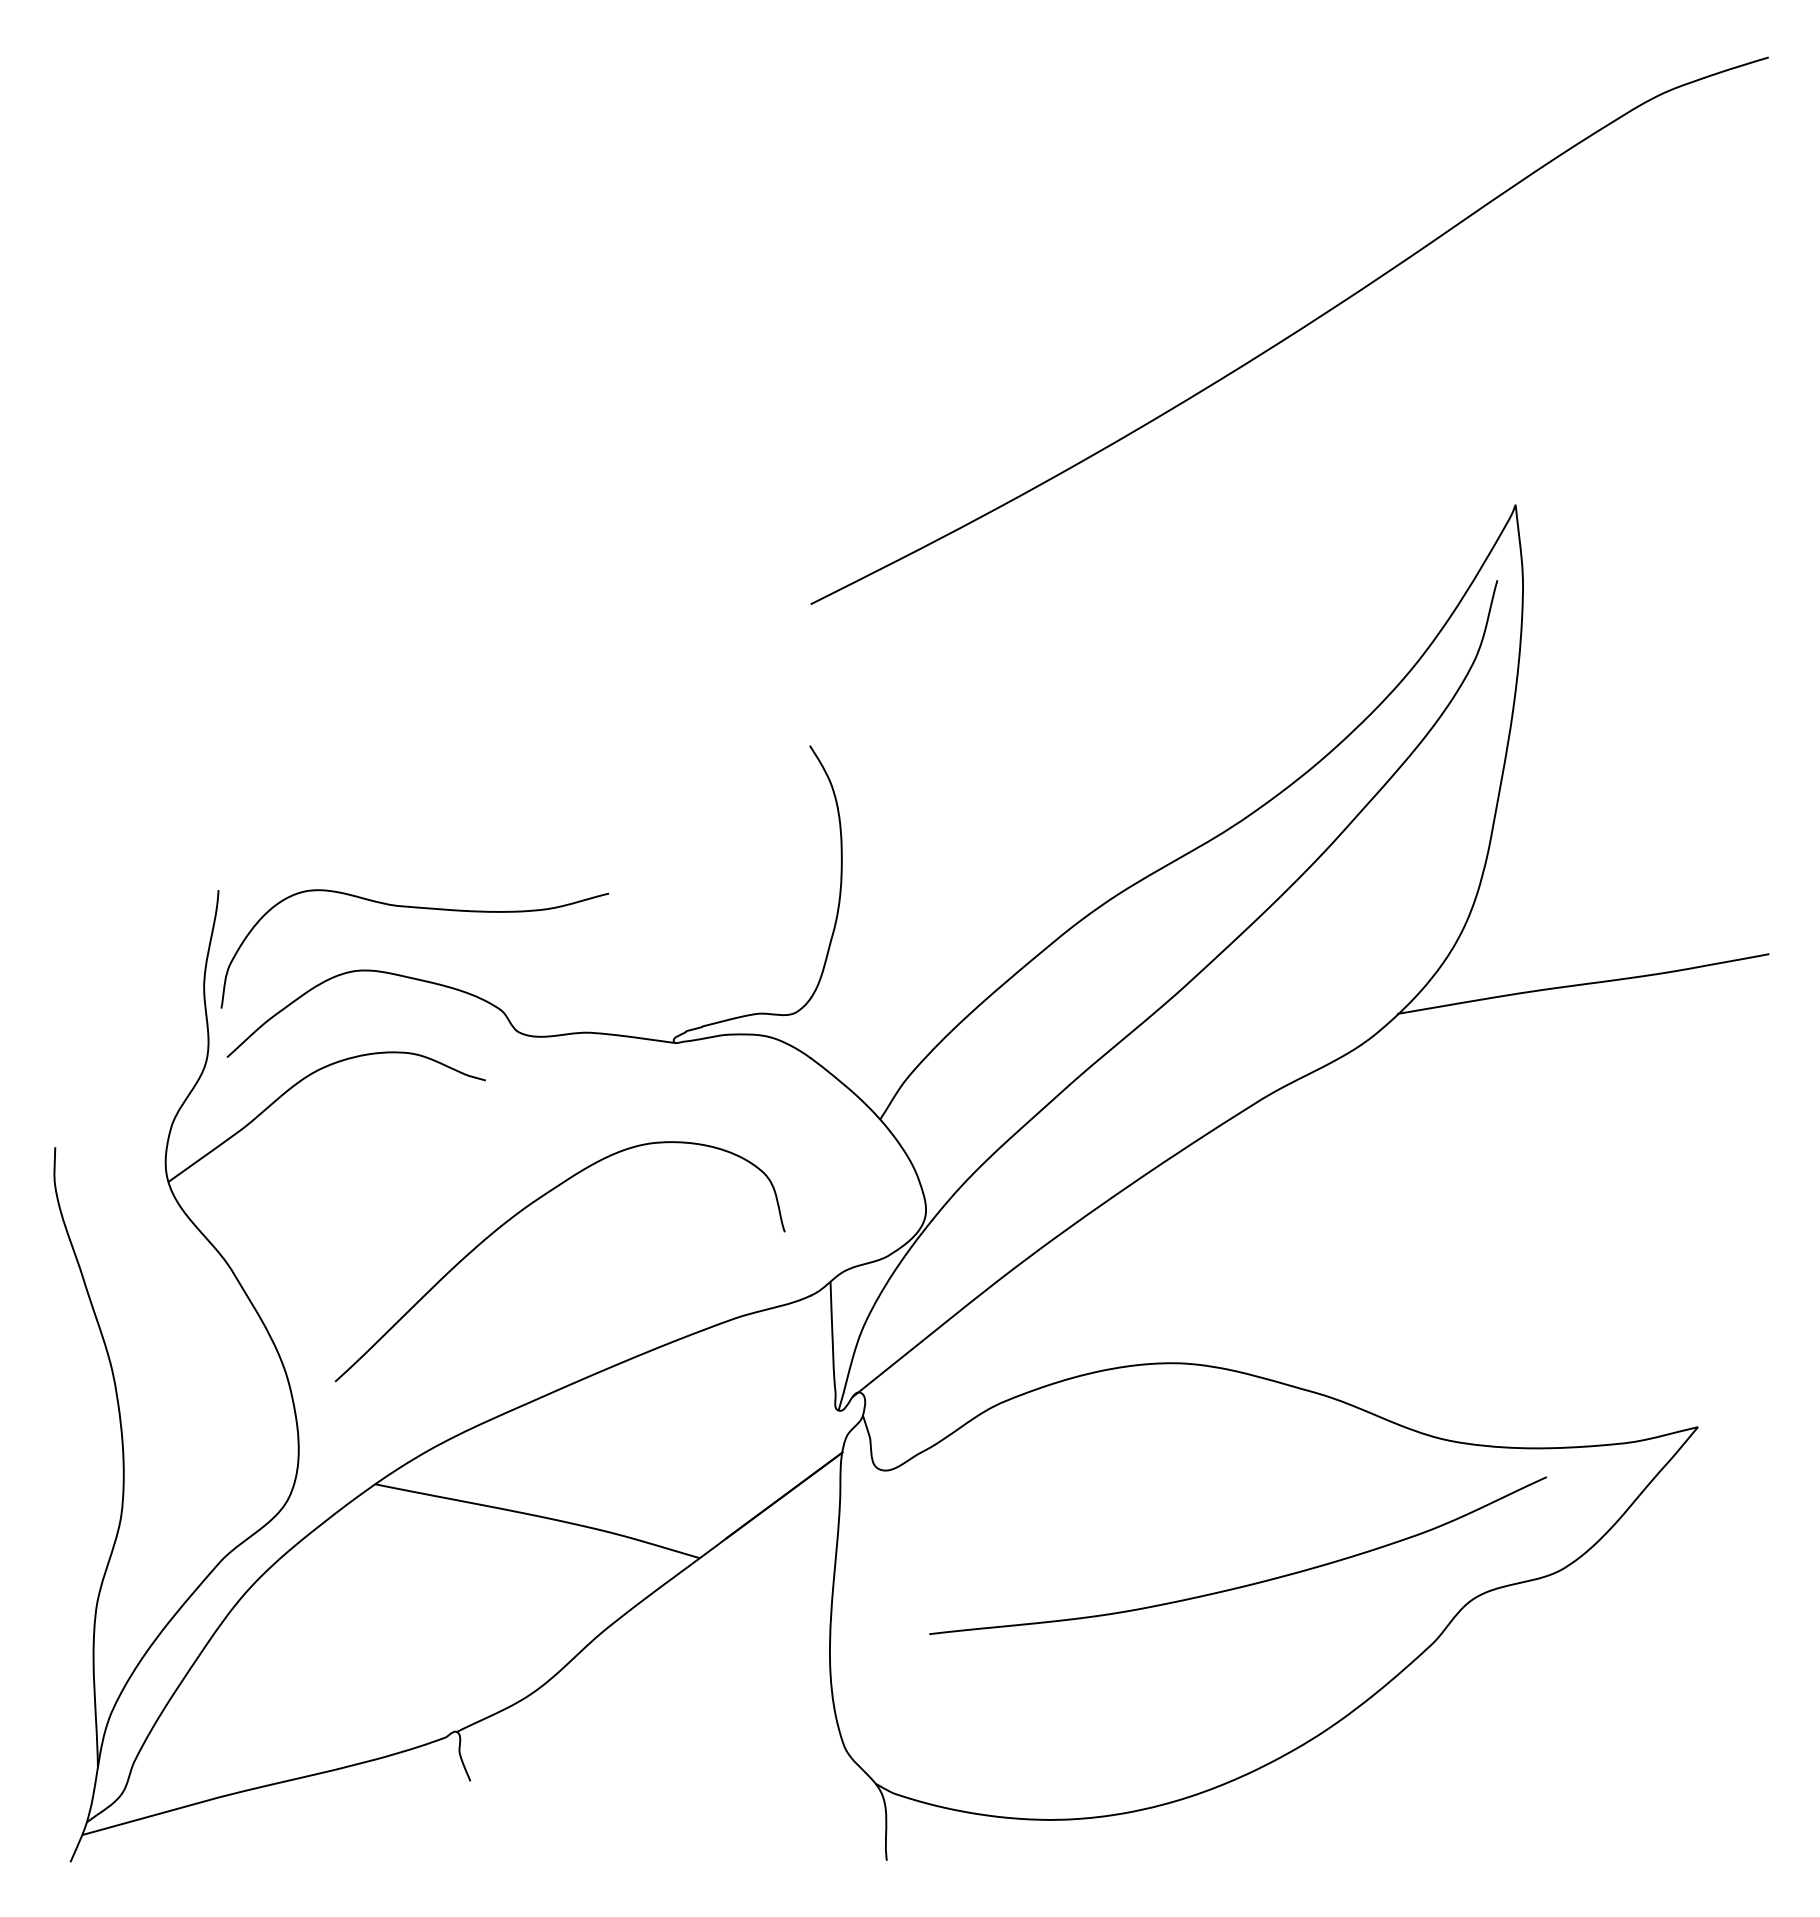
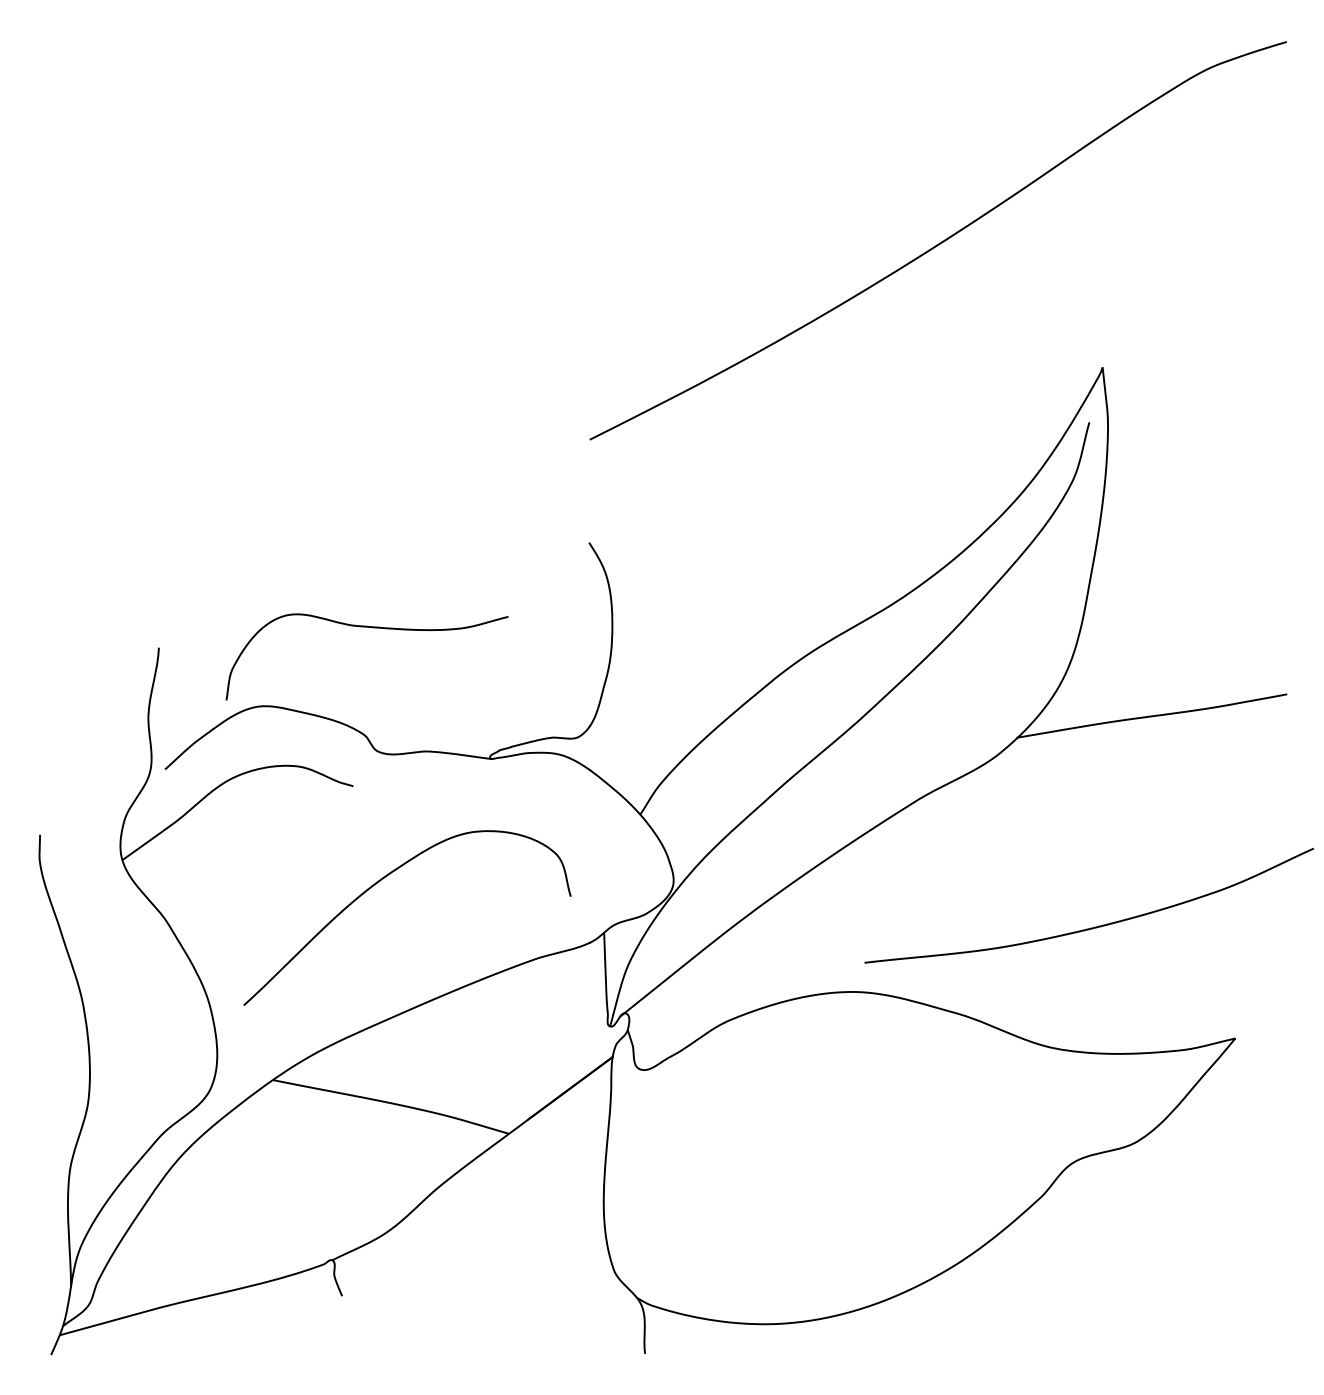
curve: (414, 908) -> (366, 627), moved
curve: (1246, 1584) -> (1095, 926), moved

